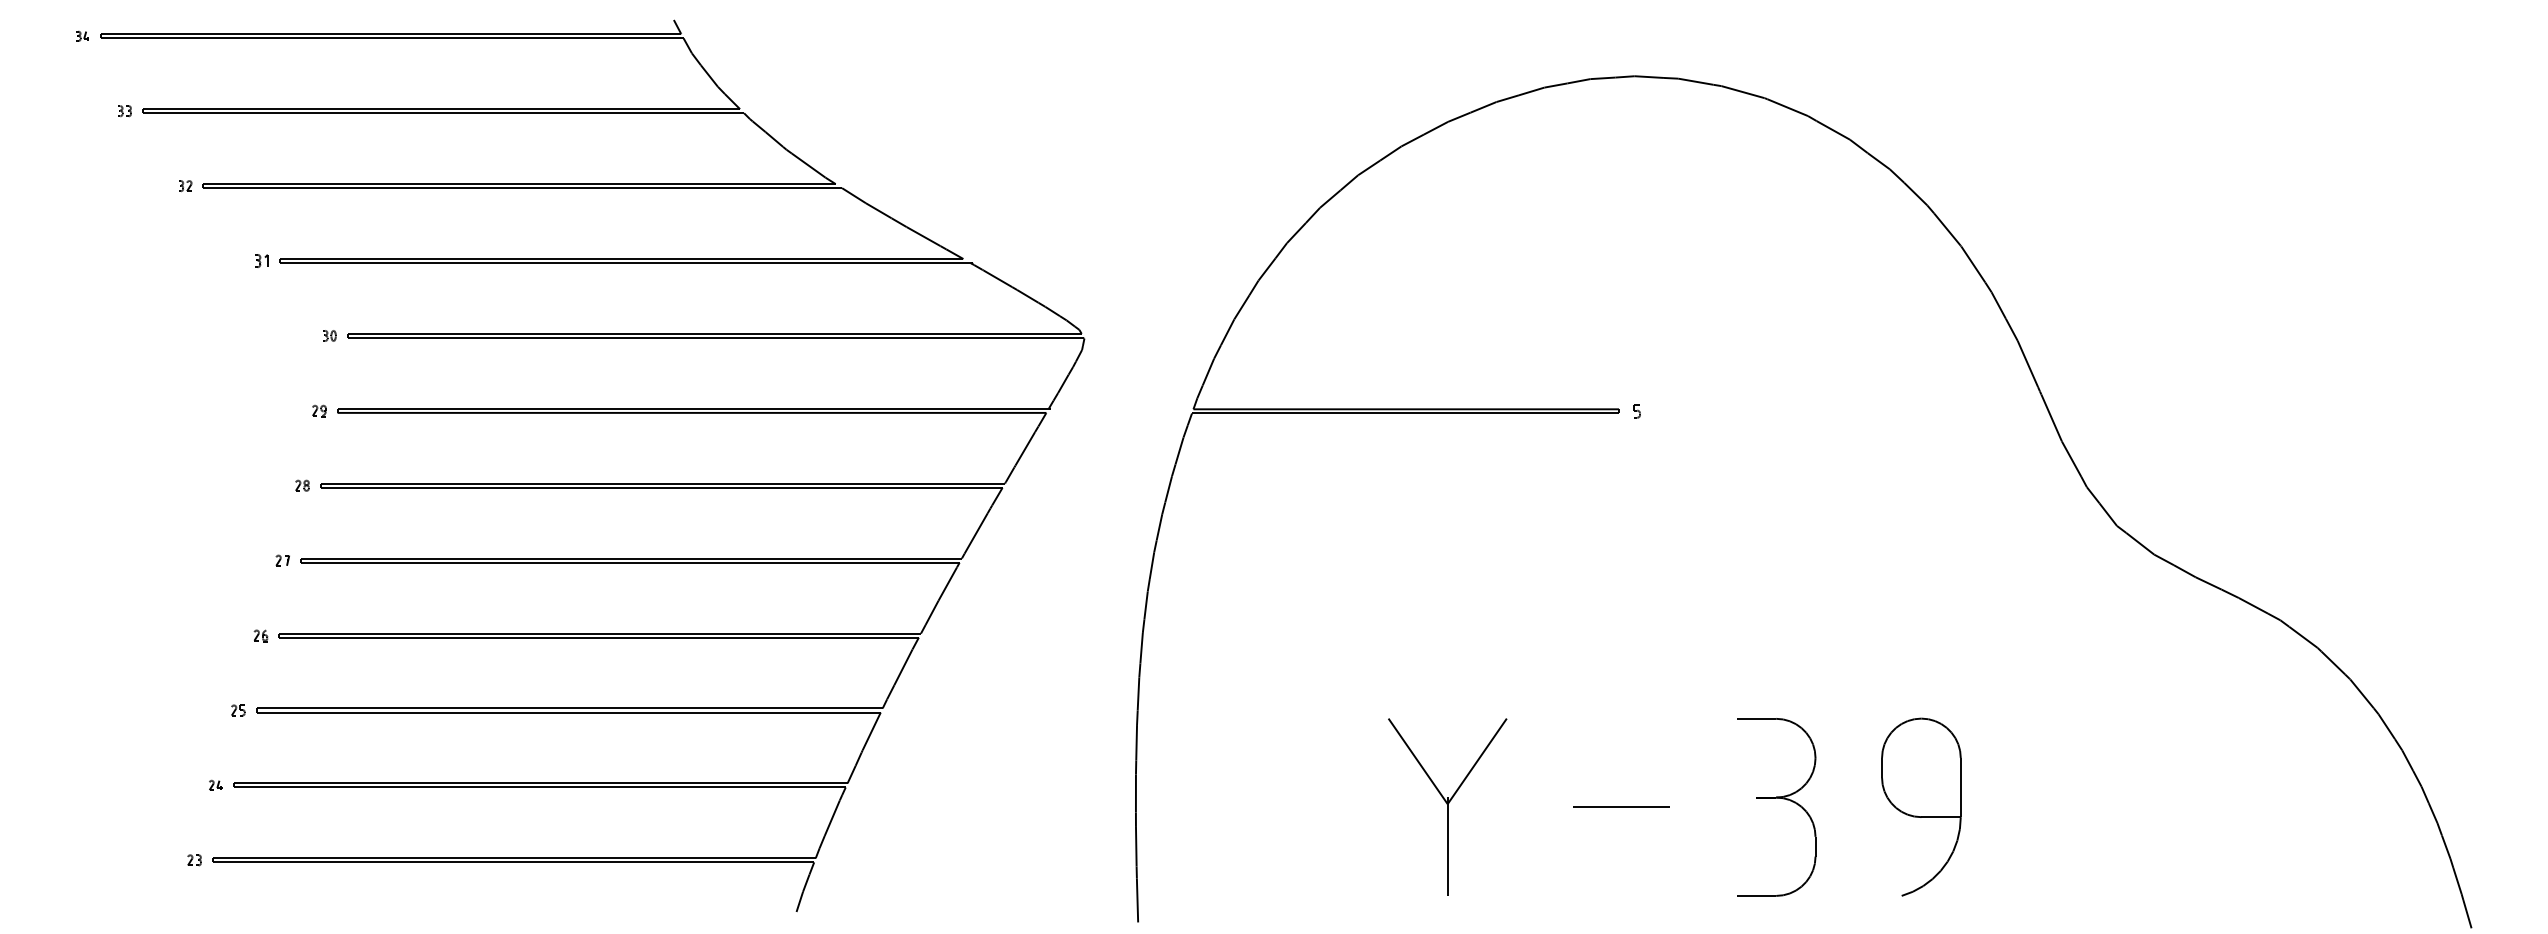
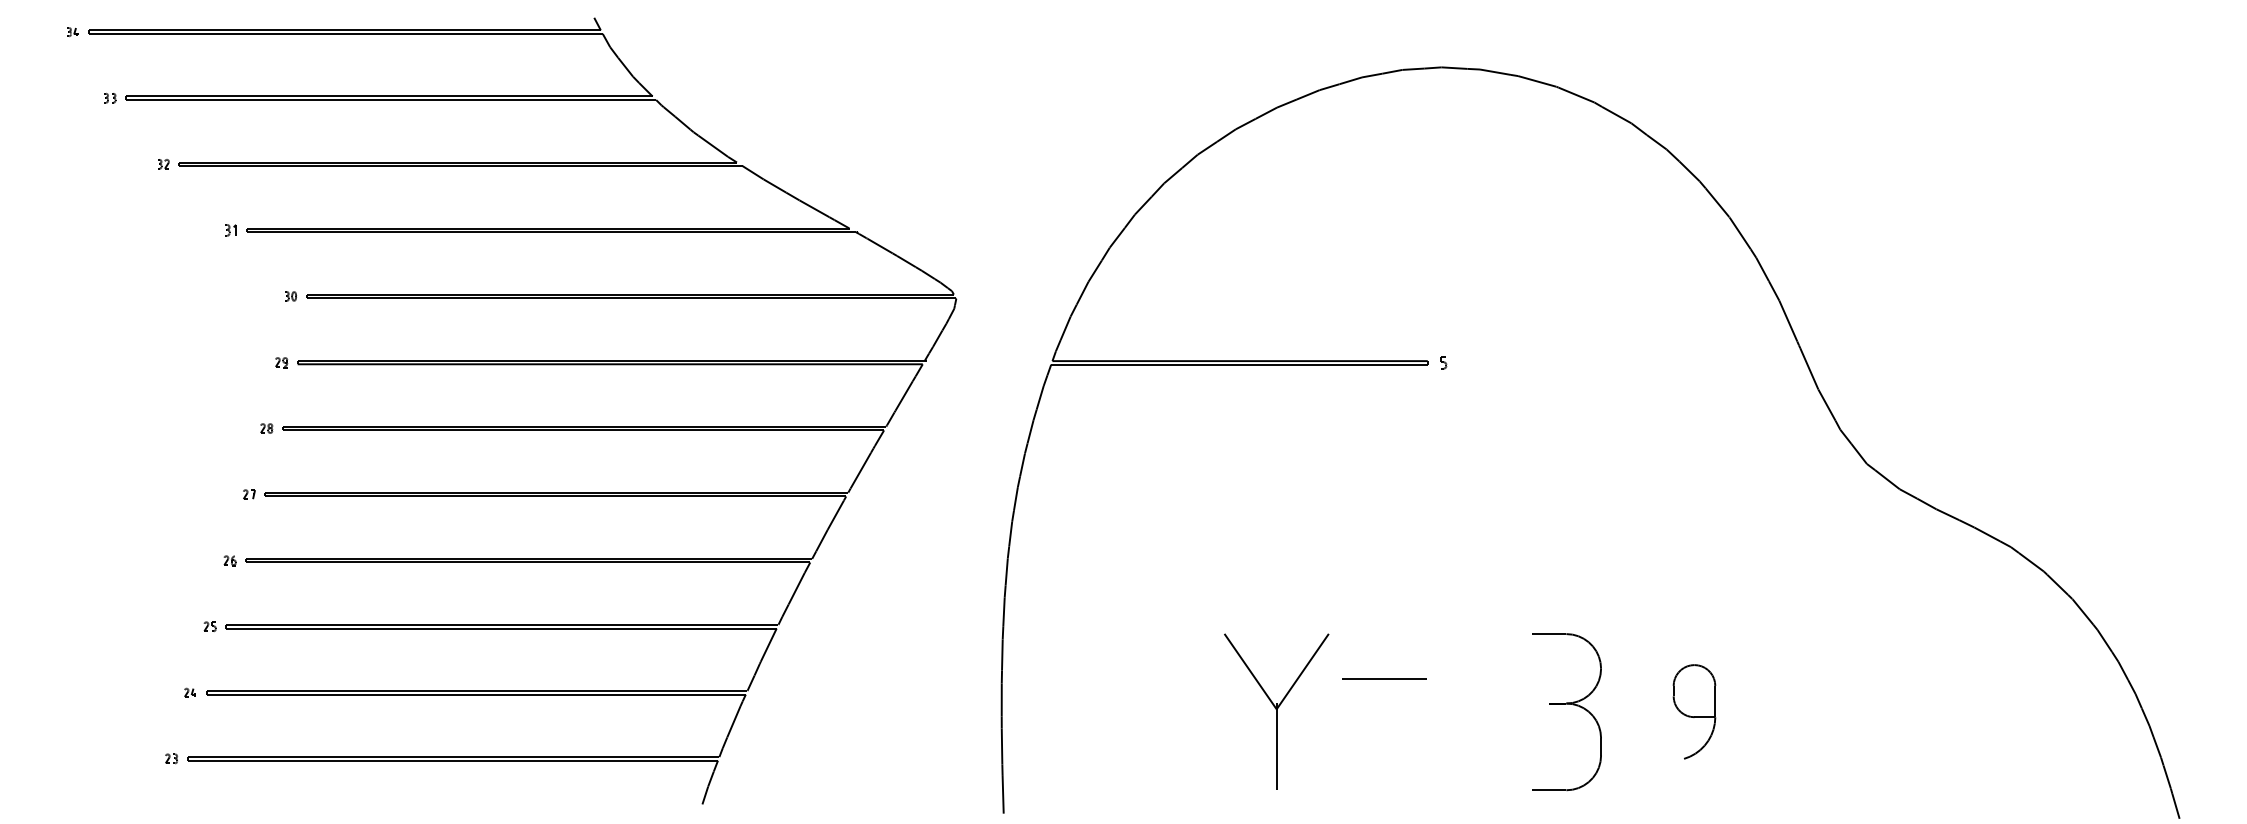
line: (1621, 806) -> (1384, 678), moved
part: (1921, 806) -> (1694, 711), size x0.6

